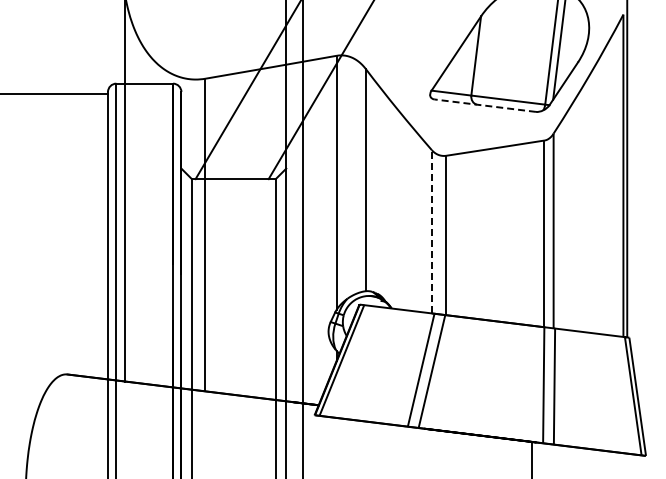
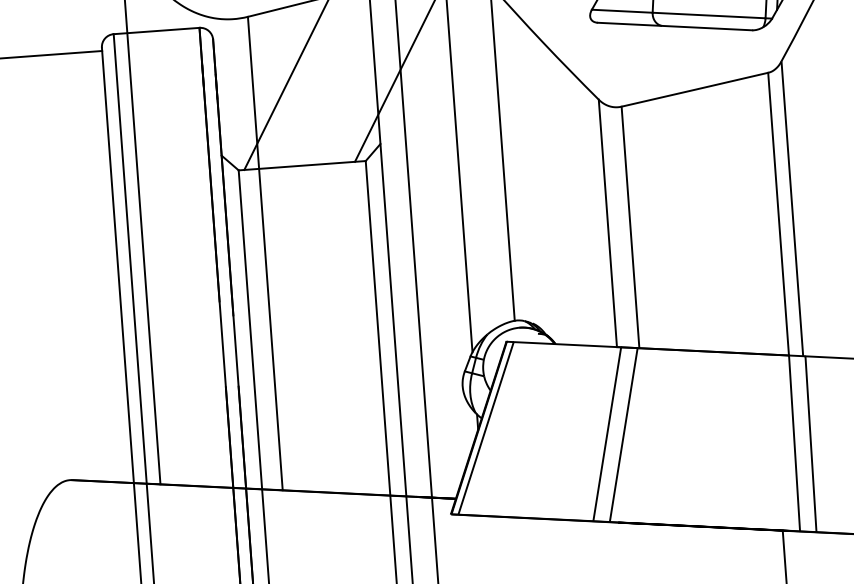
line: (485, 105) -> (675, 26), dashed -> solid
line: (431, 231) -> (607, 223), dashed -> solid

